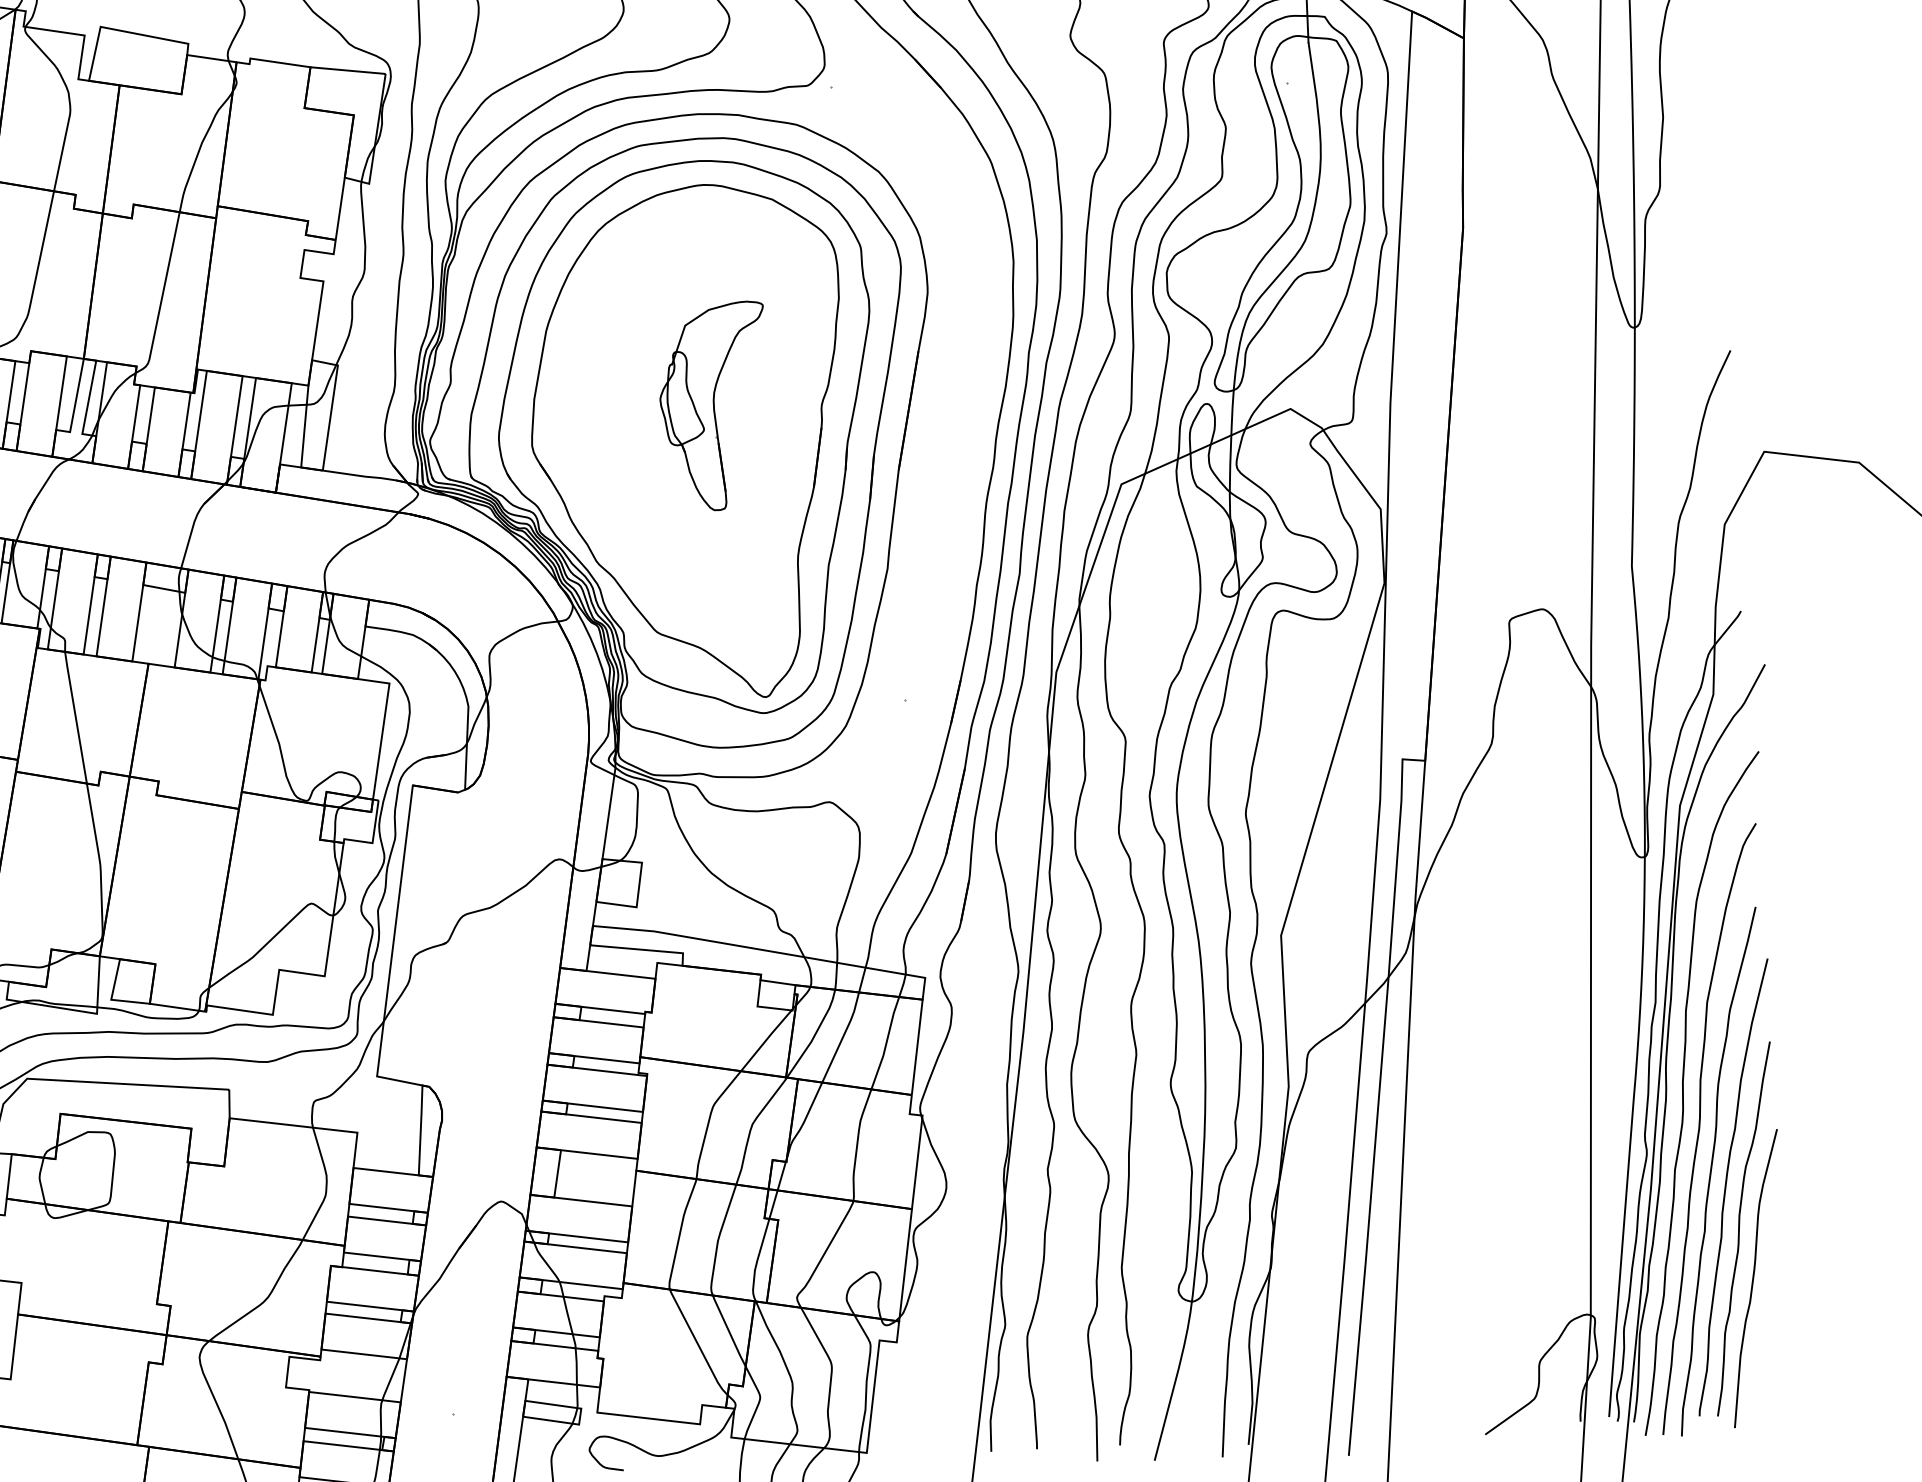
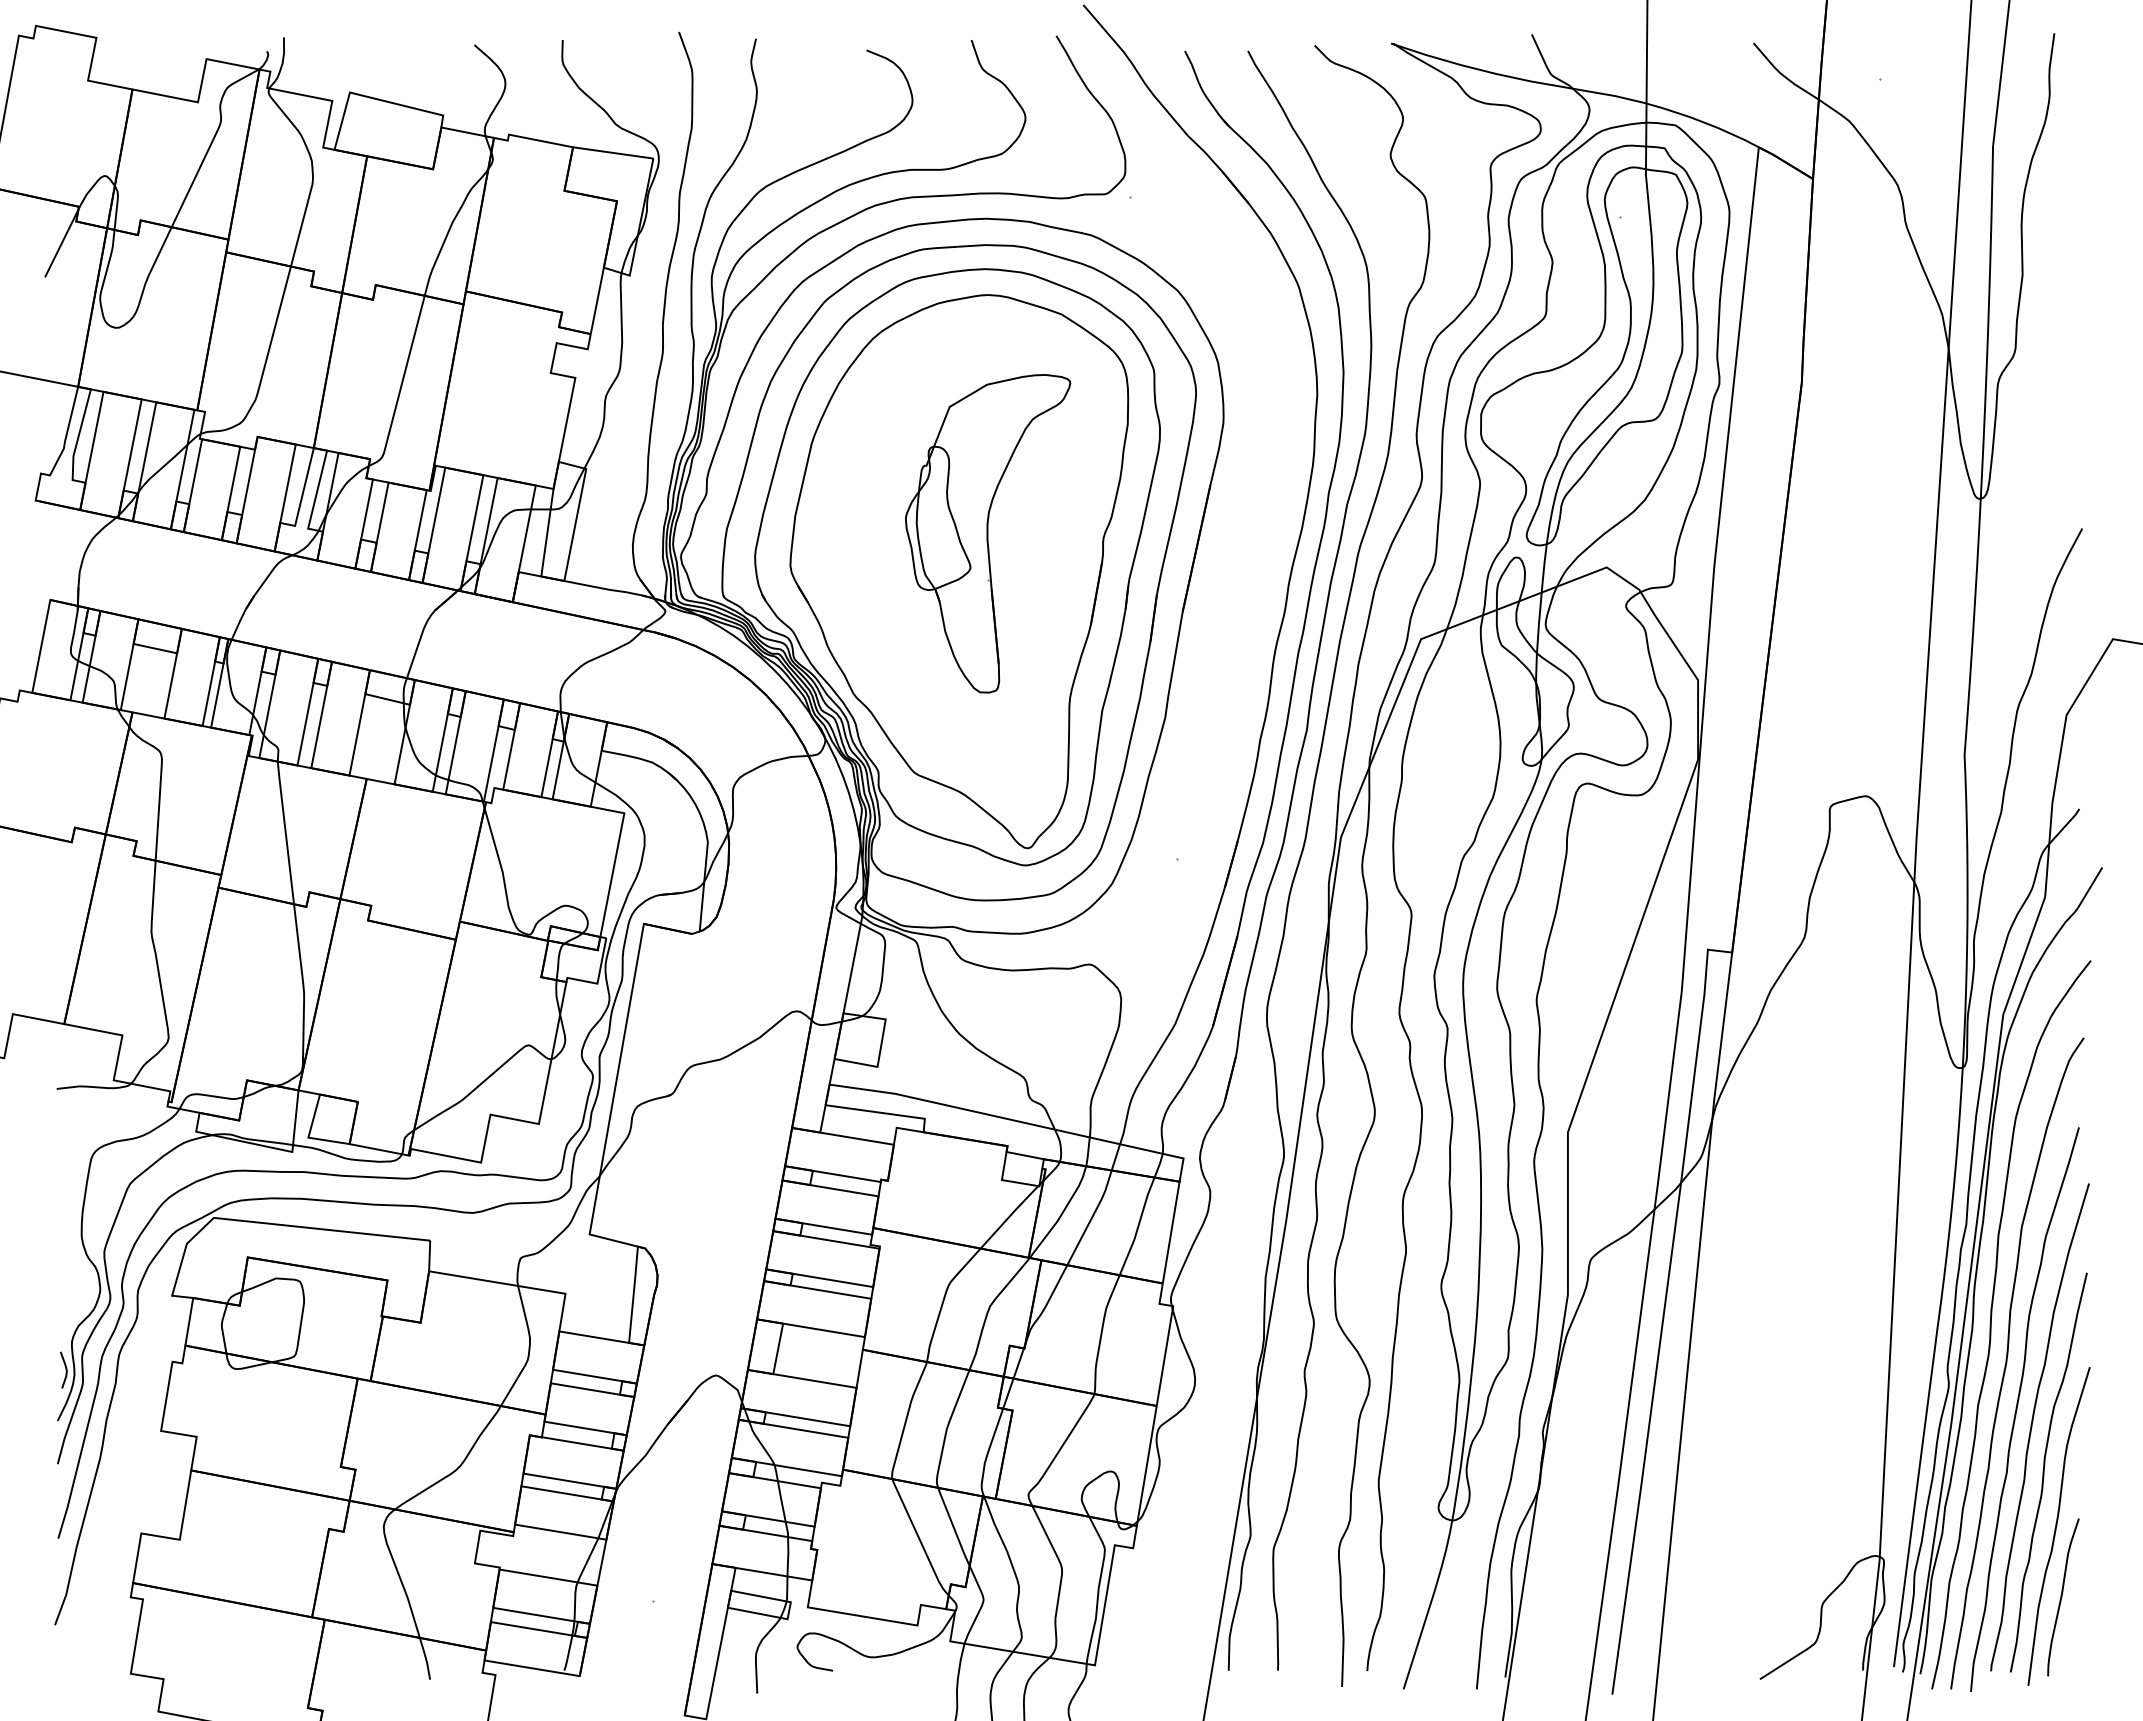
part: (714, 406) -> (988, 533), size x1.43
curve: (1762, 1344) -> (2062, 1597), added

